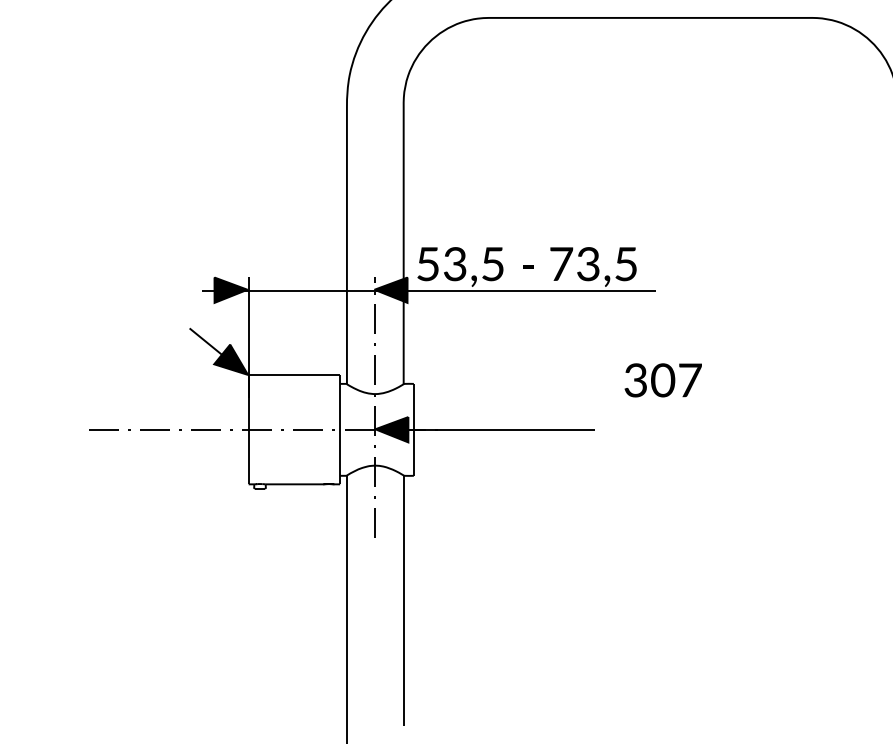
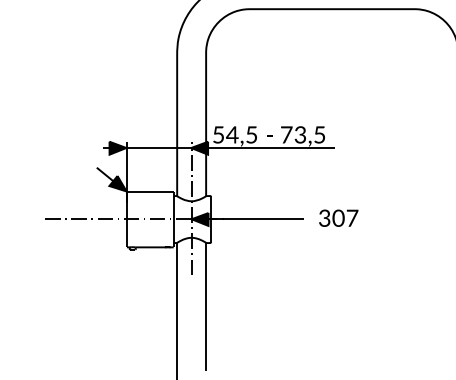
text: (455, 263) -> (232, 134), 53,5 -> 54,5
text: (662, 378) -> (338, 217), moved

